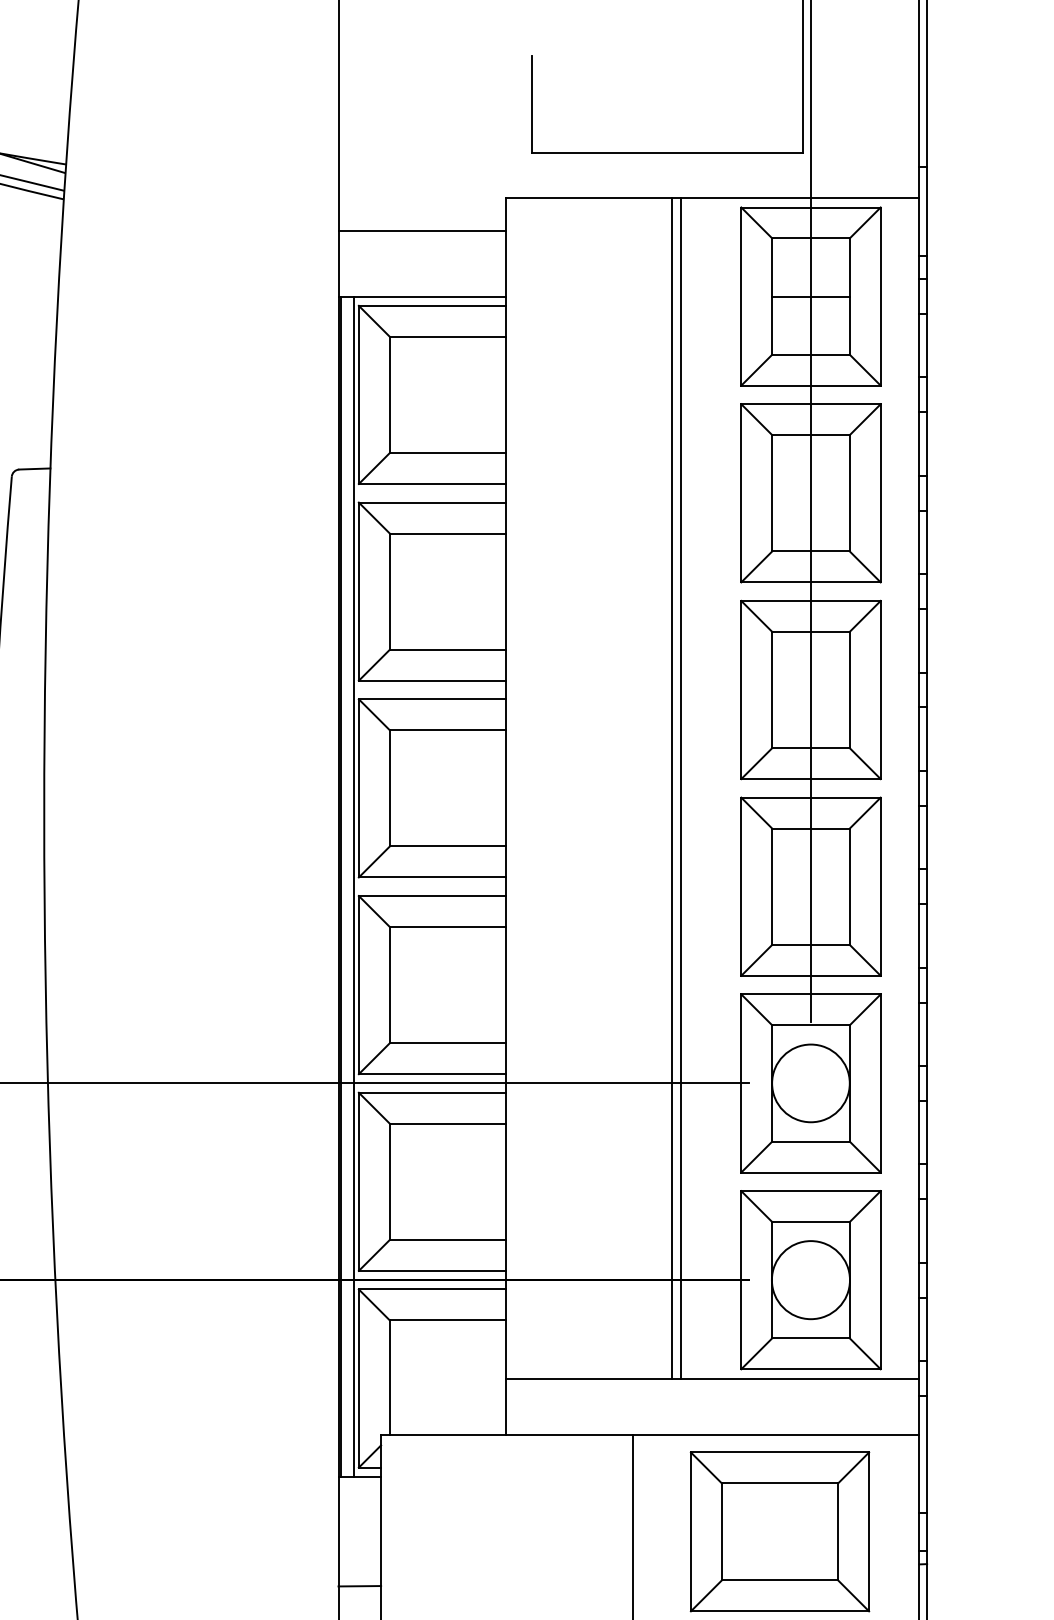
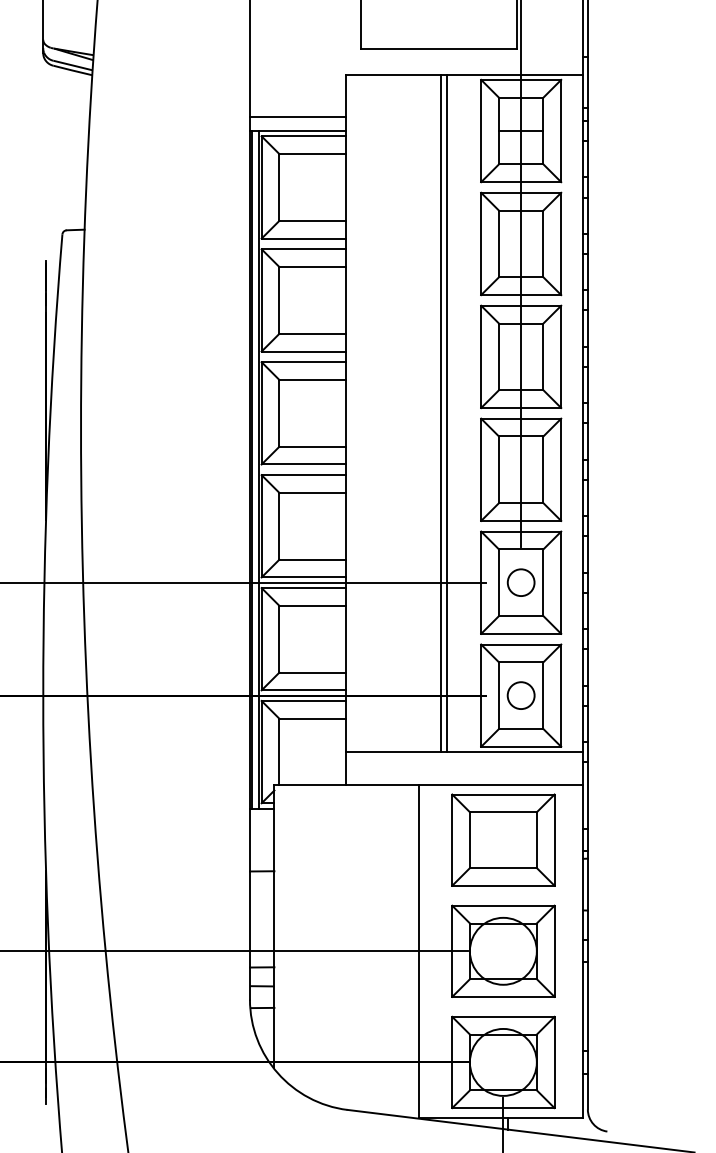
line: (421, 231) -> (297, 117), moved
circle: (809, 1083) -> (520, 582), size x0.6
circle: (809, 1279) -> (520, 695), size x0.6

